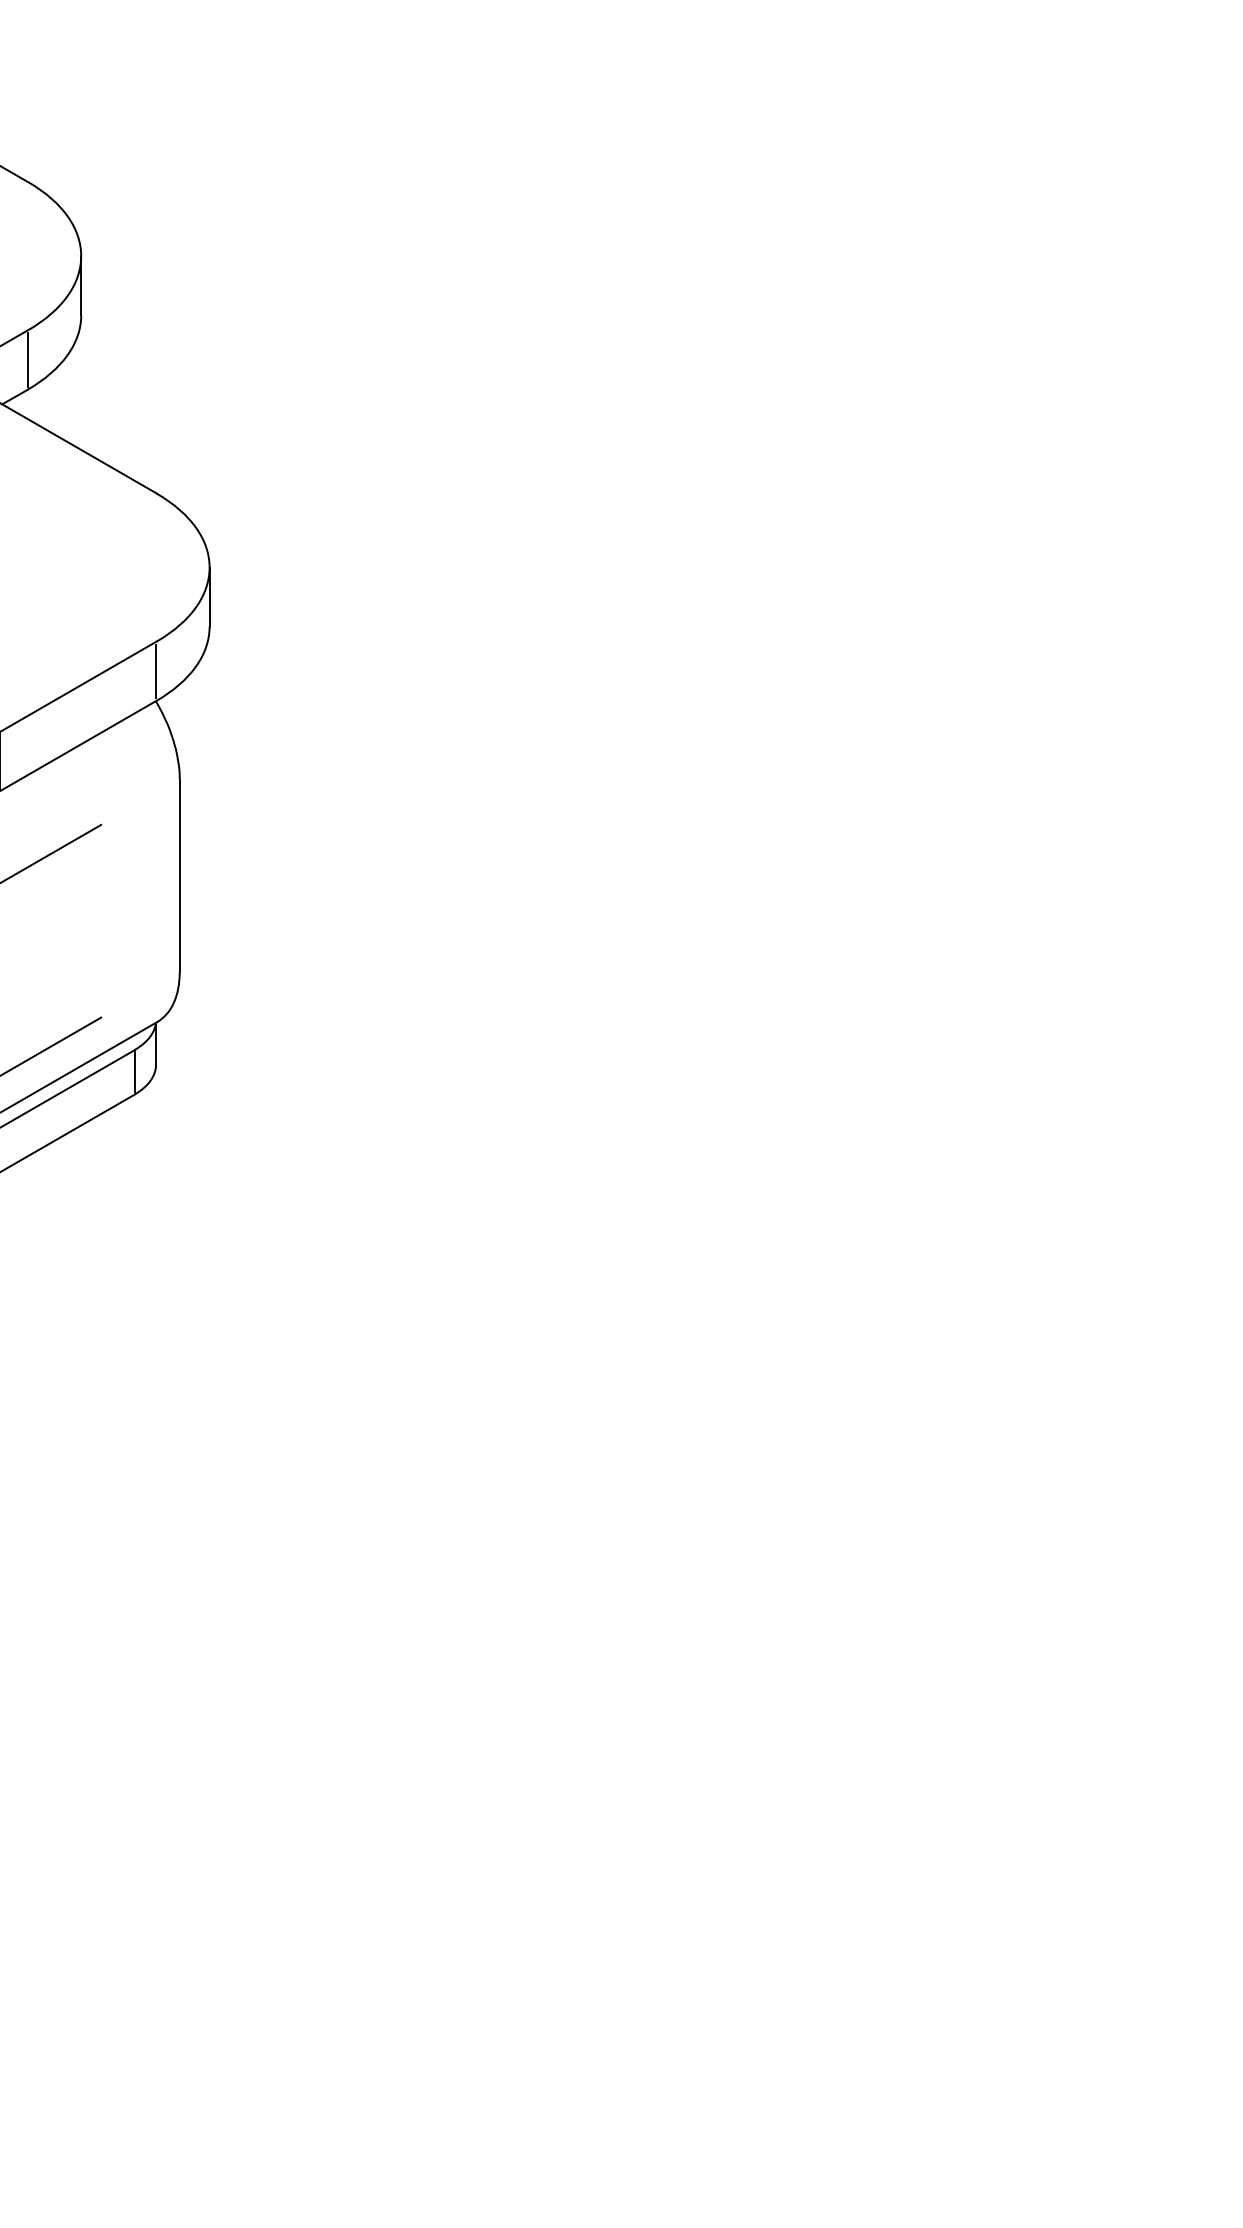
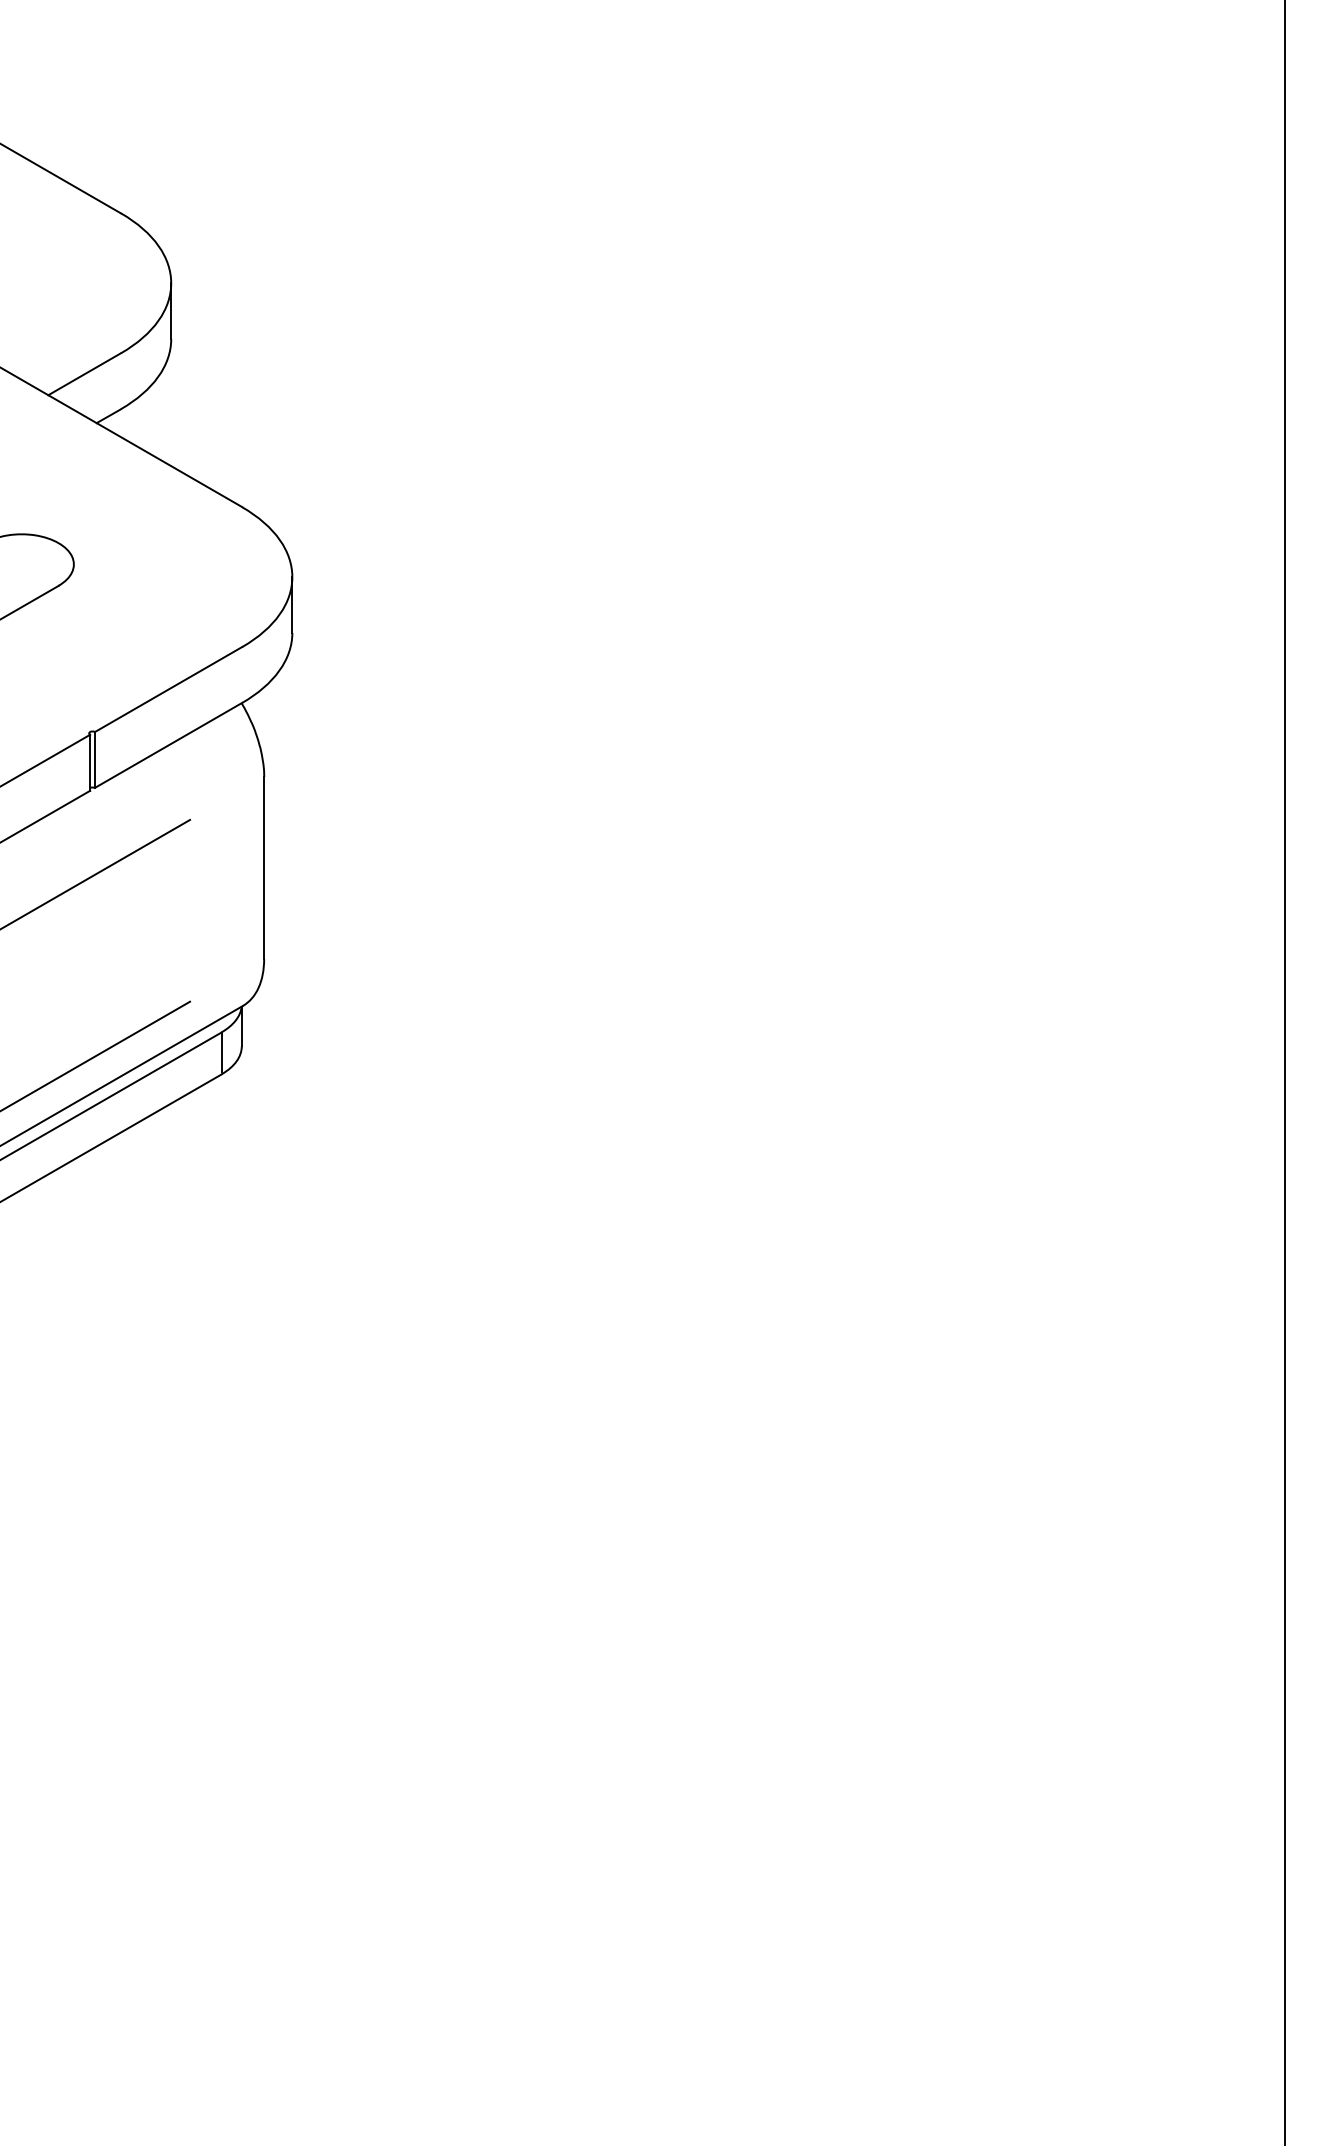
line: (28, 359) -> (121, 380), removed
line: (156, 670) -> (242, 674), removed

